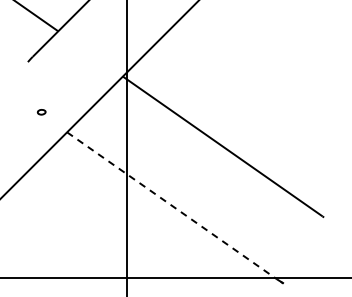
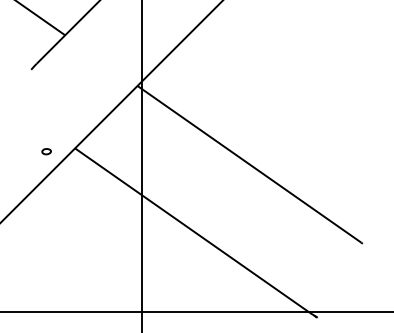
part: (41, 112) -> (46, 151), moved
line: (172, 206) -> (193, 231), dashed -> solid

